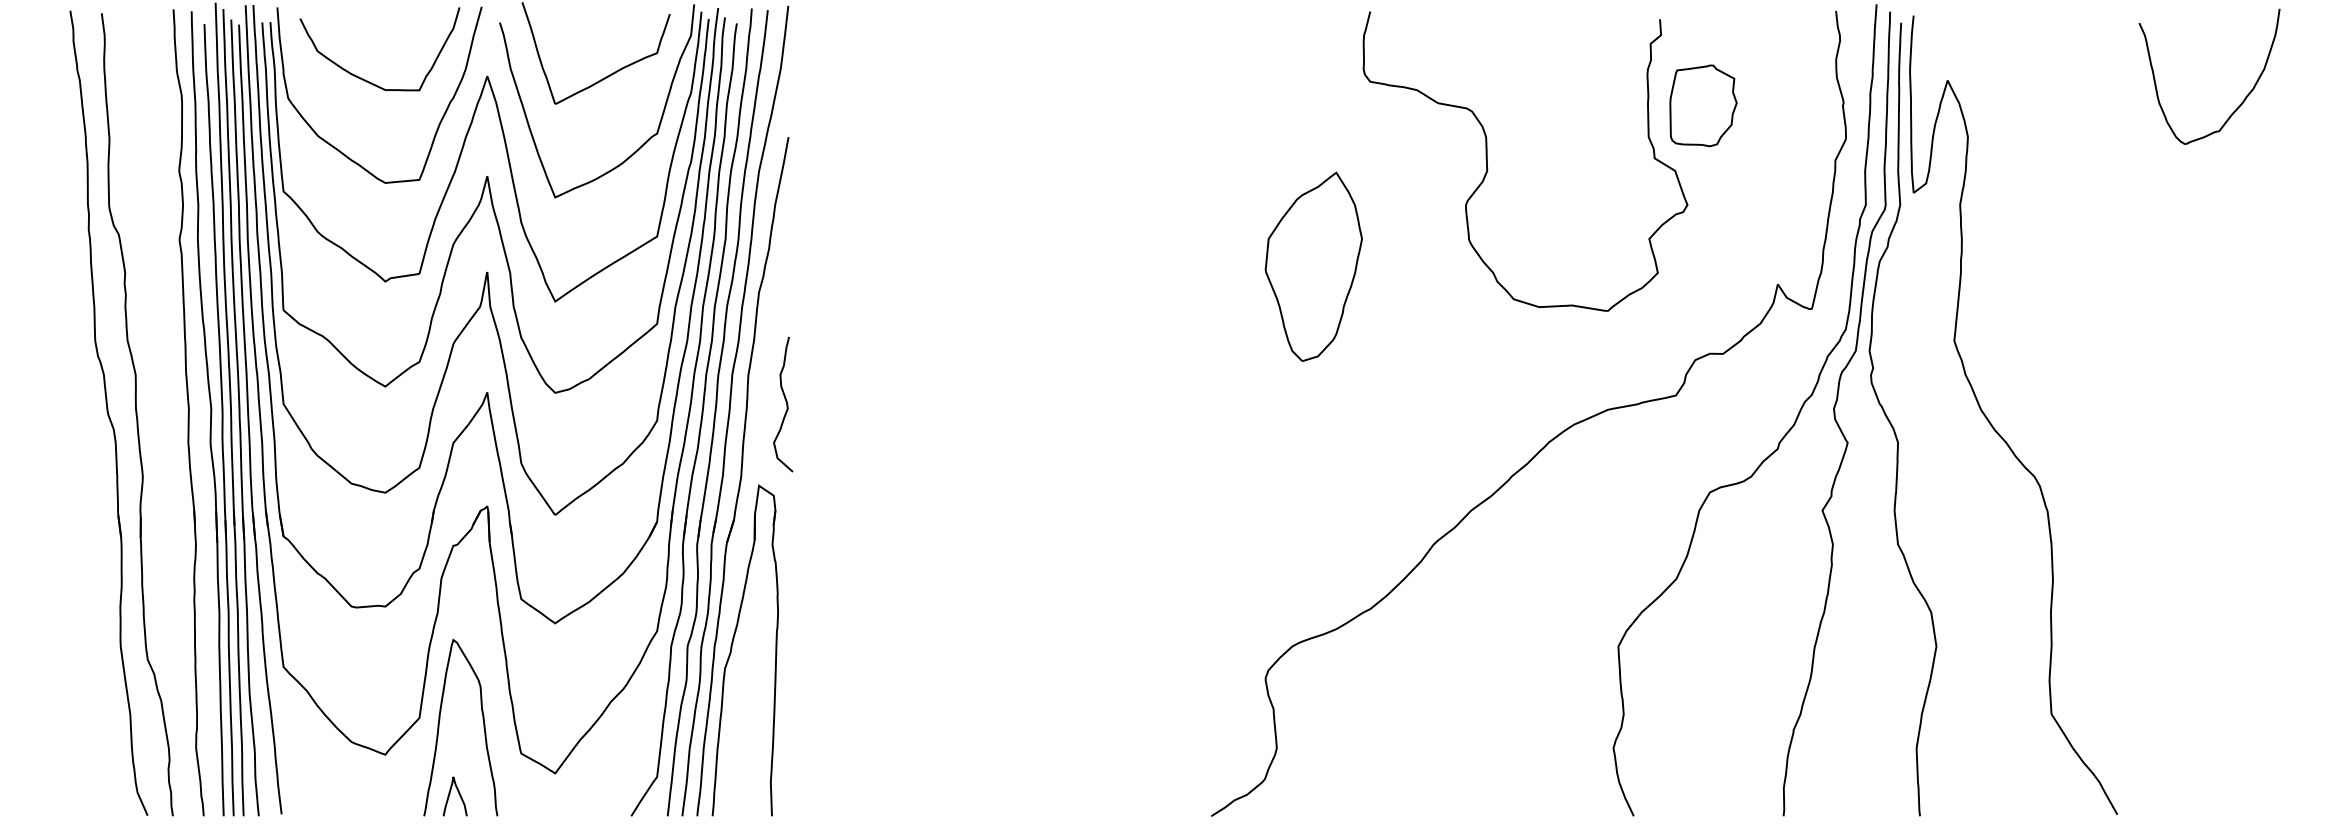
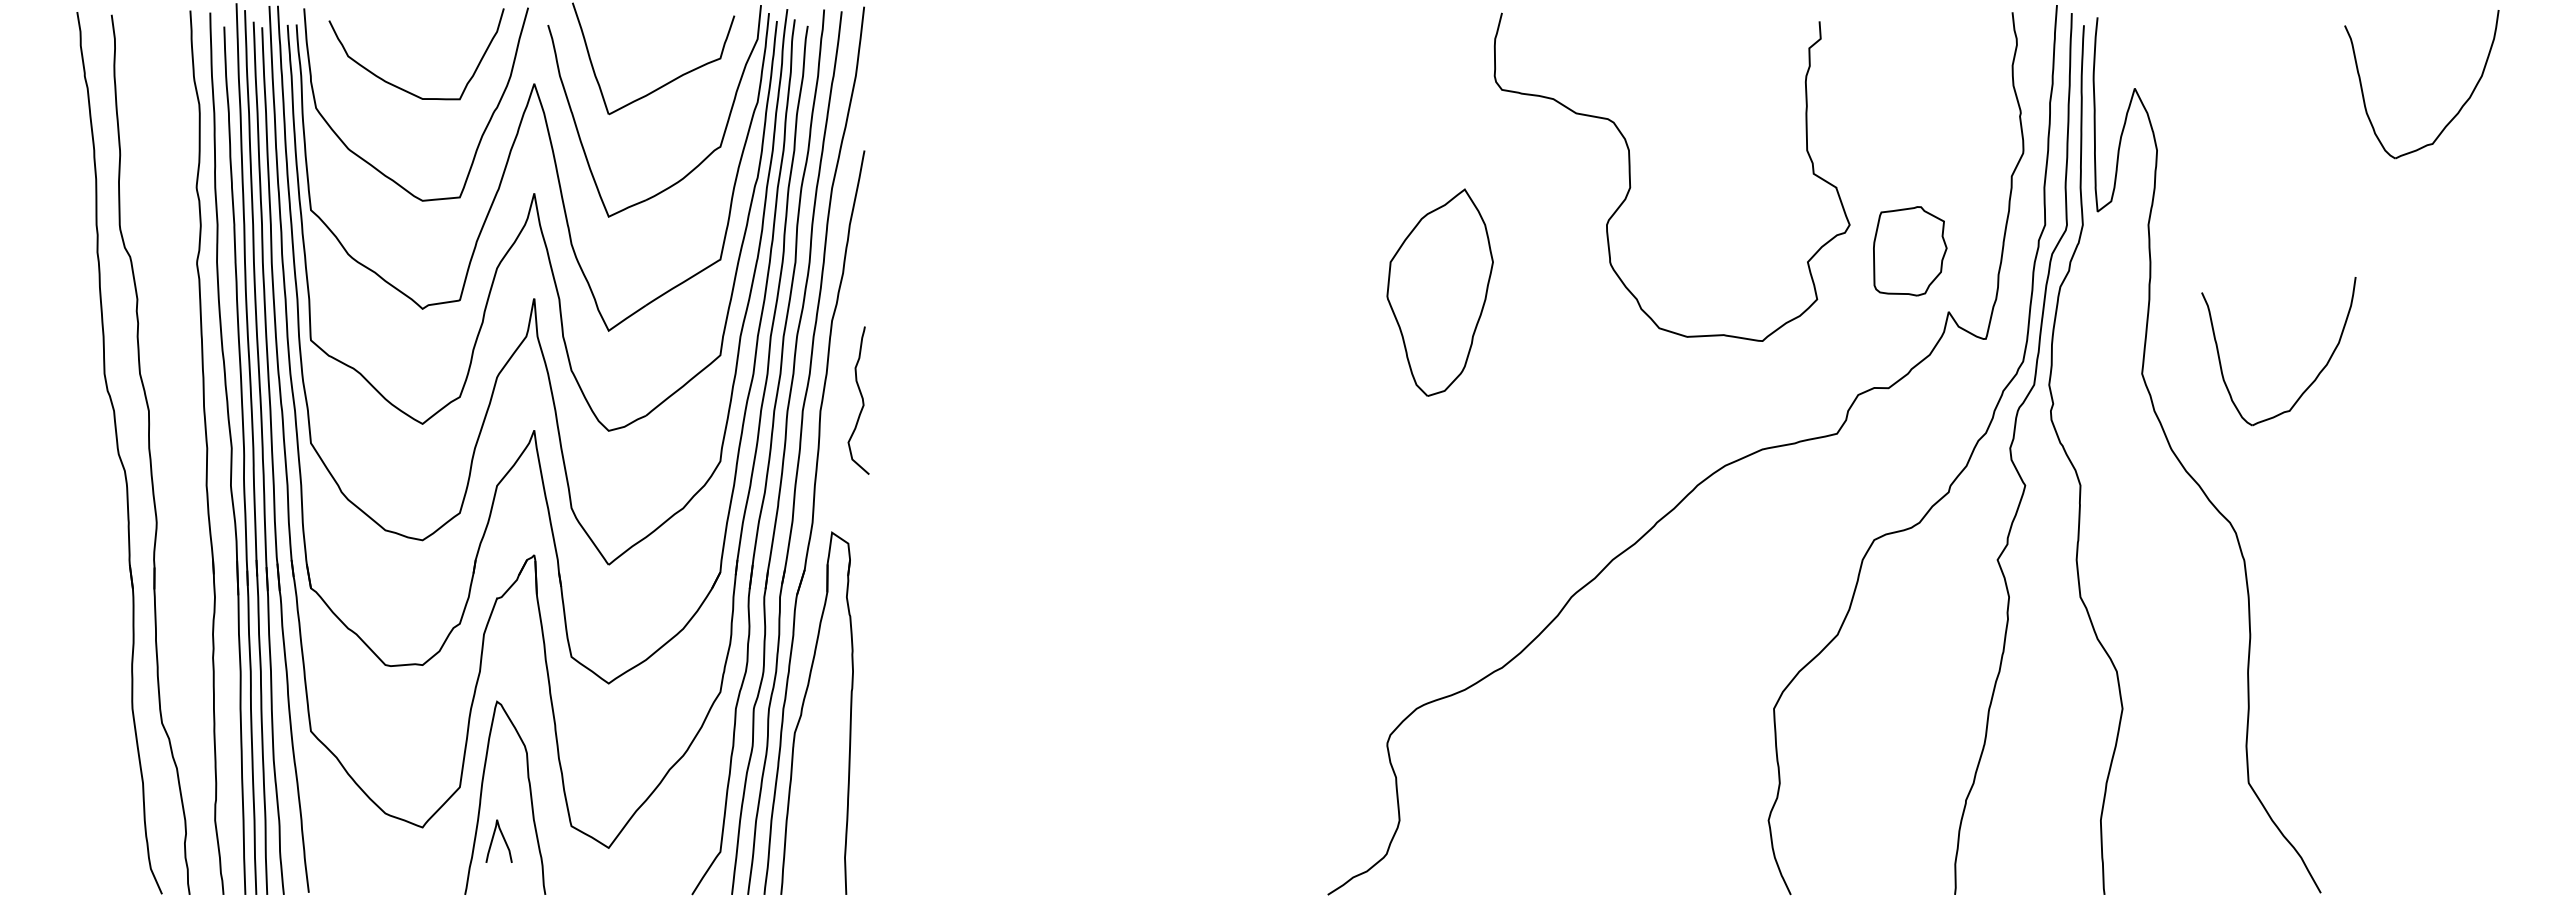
part: (1703, 106) -> (1910, 251), moved
part: (2112, 344) -> (2315, 377), added
curve: (785, 402) -> (861, 398), moved
curve: (458, 793) -> (502, 837), moved

